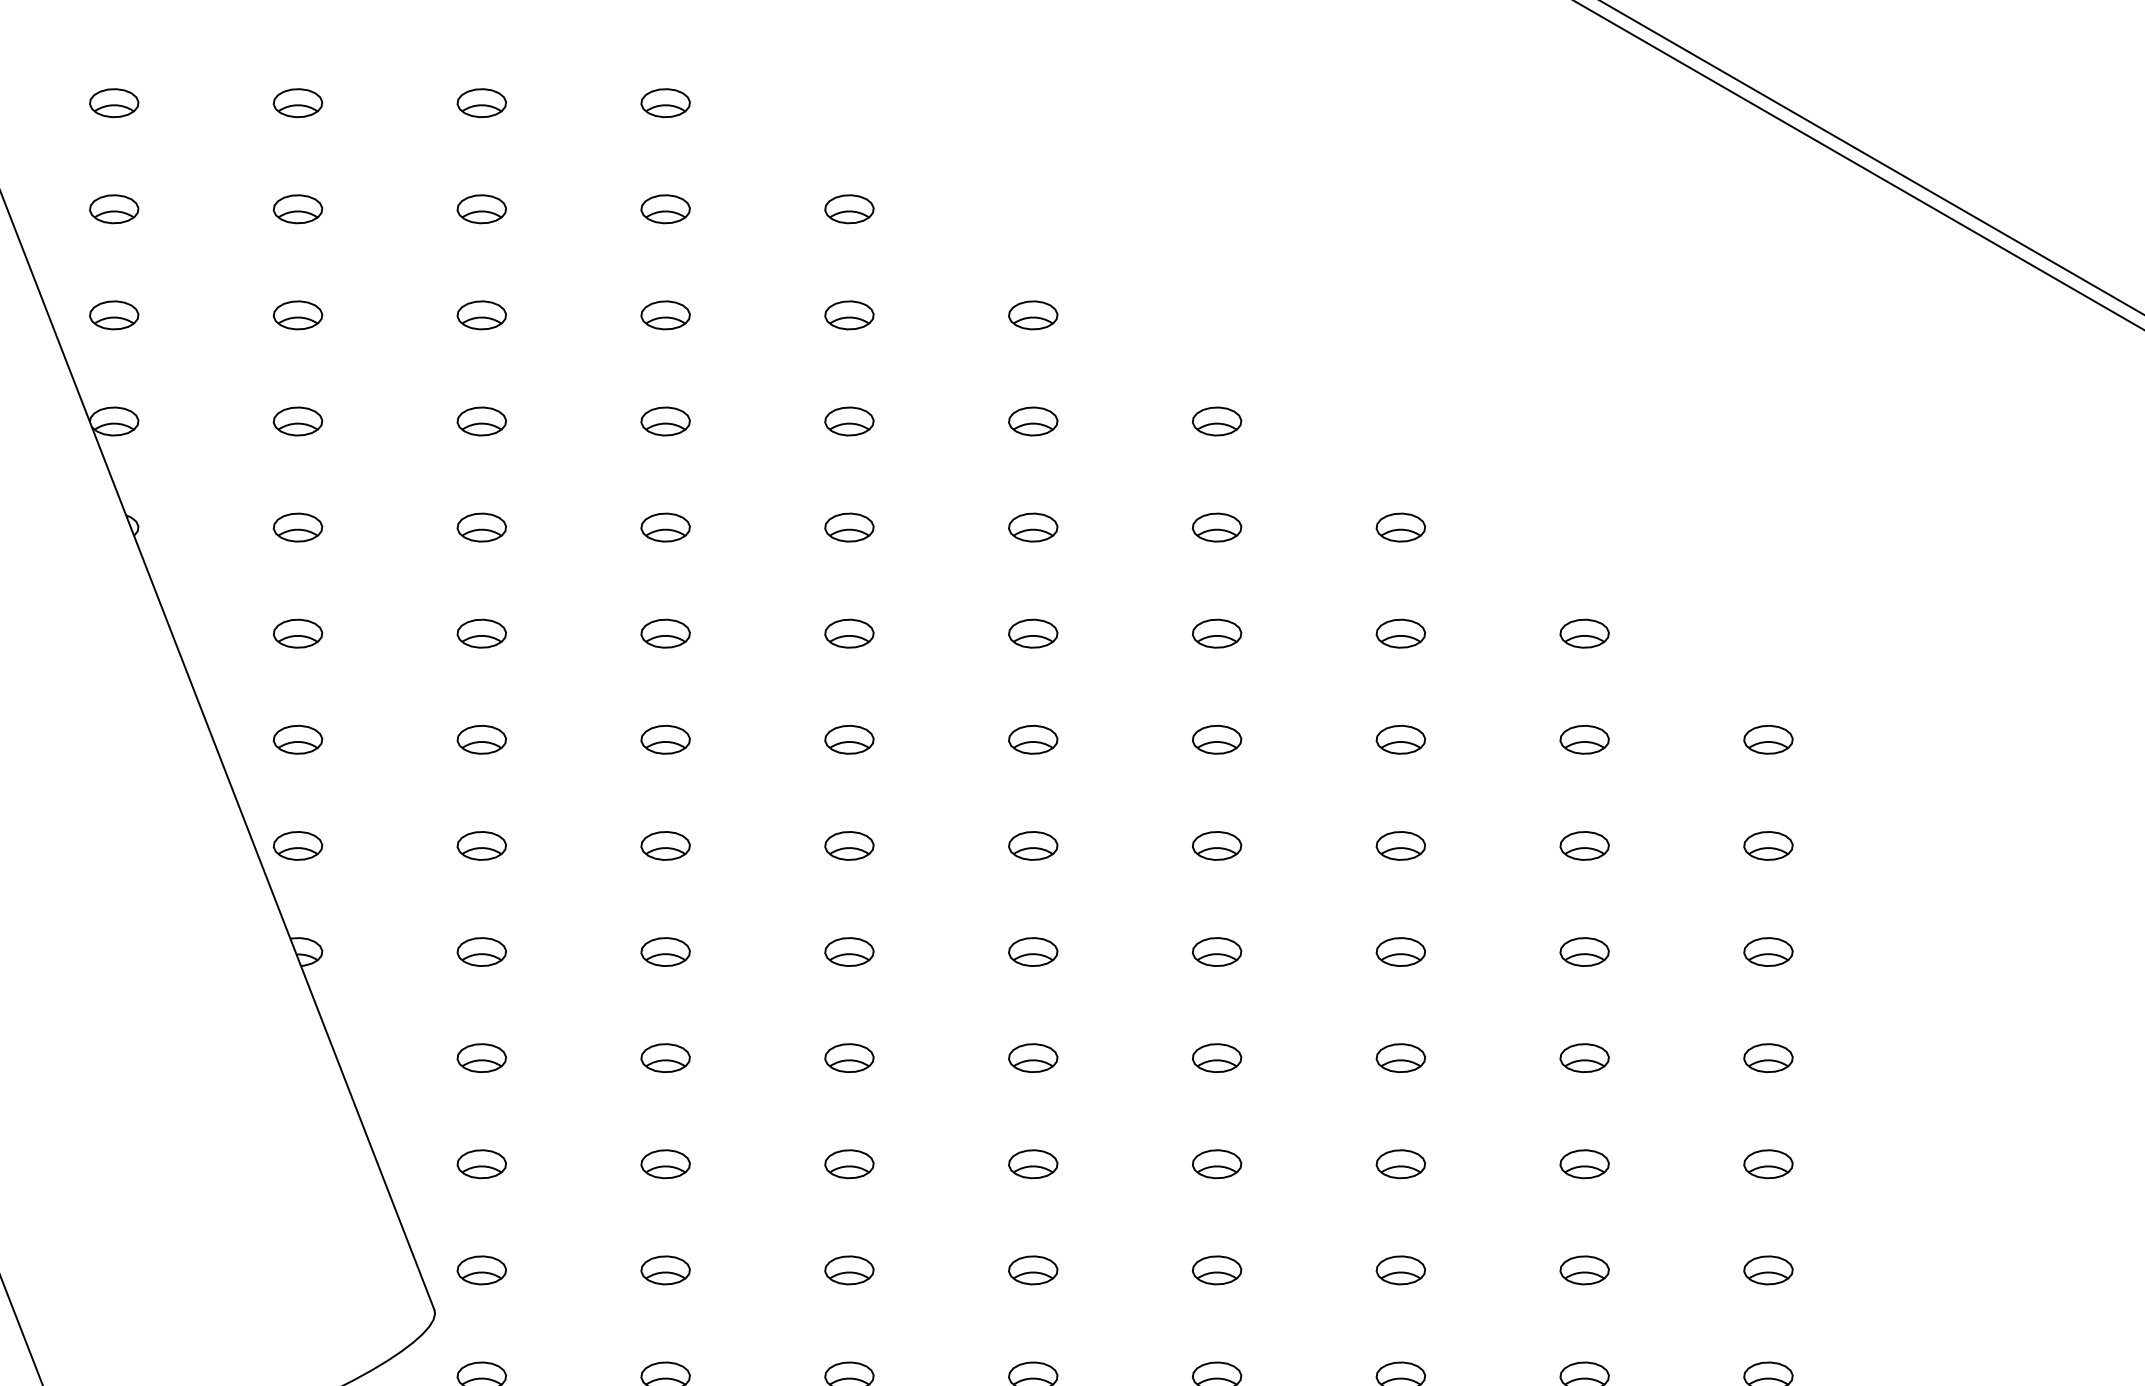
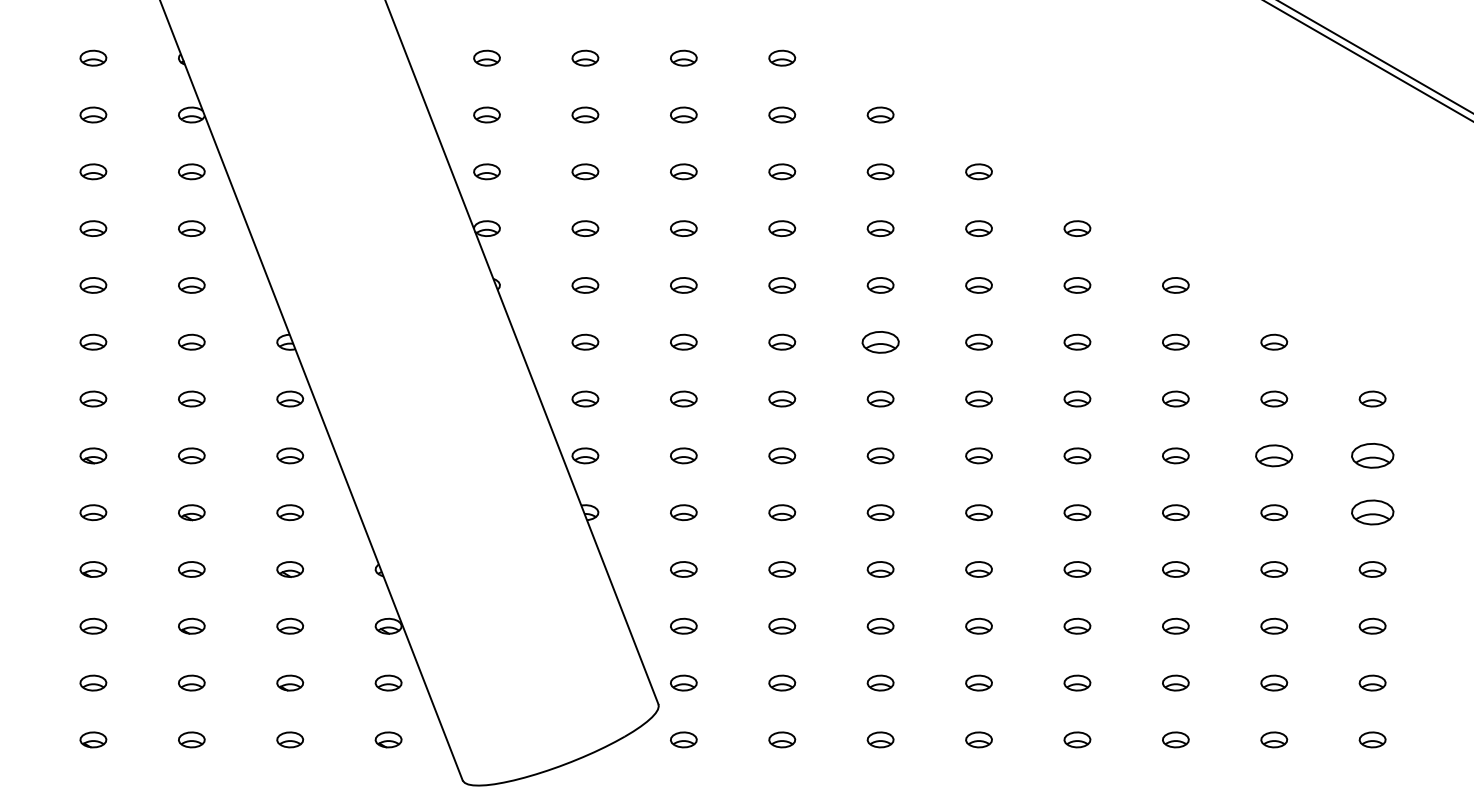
part: (849, 632) -> (880, 341), size x1.4
part: (1585, 845) -> (1274, 455), size x1.4
part: (1768, 845) -> (1372, 455), size x1.6
part: (1768, 951) -> (1372, 512), size x1.6

